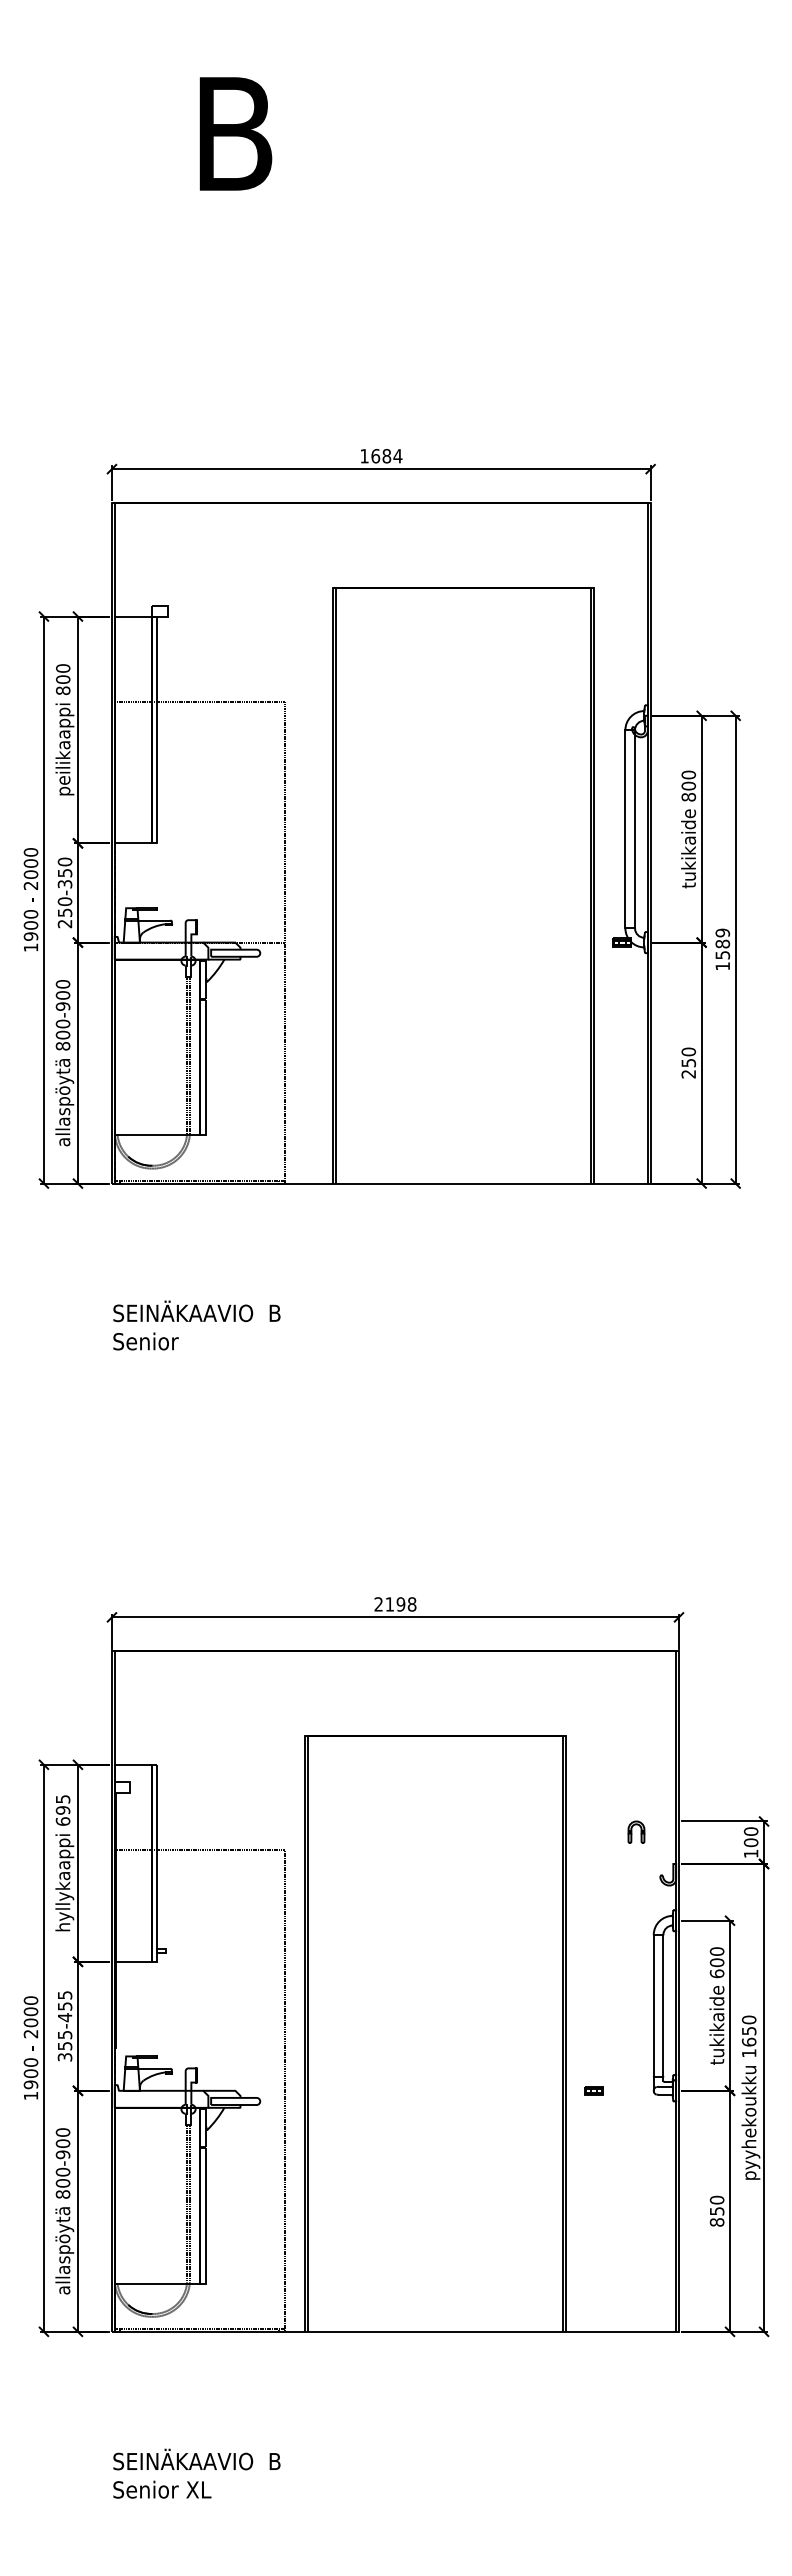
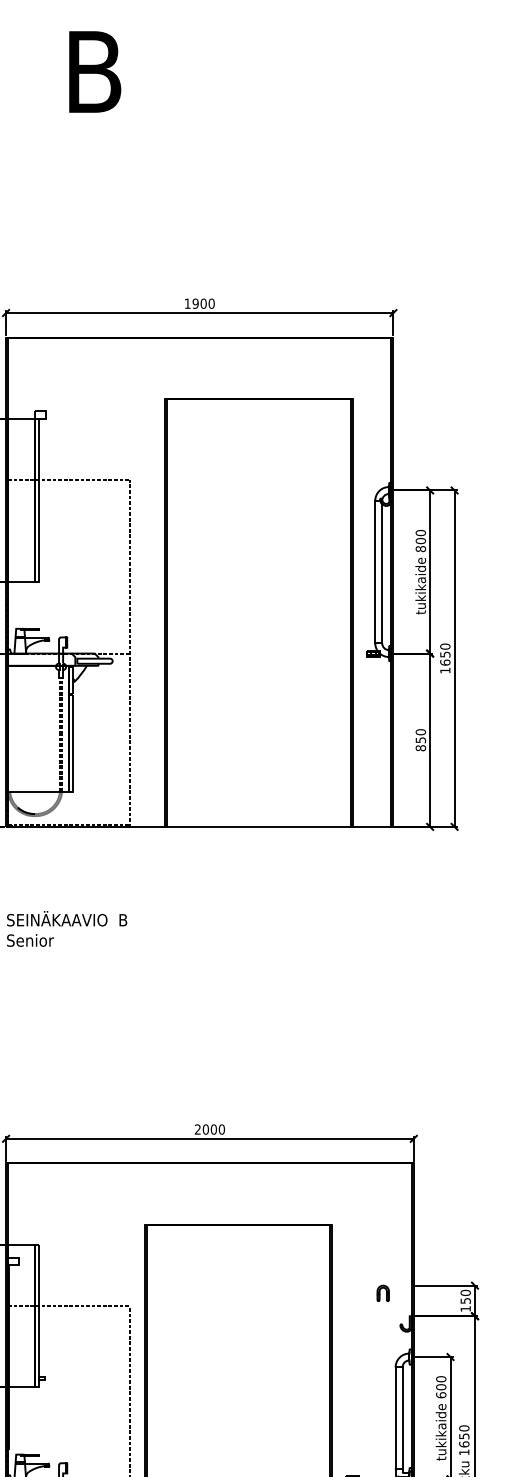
text: (386, 456) -> (203, 303), 1684 -> 1900
text: (722, 943) -> (445, 654), 1589 -> 1650
text: (688, 1073) -> (420, 747), 250 -> 850
text: (400, 1604) -> (213, 1129), 2198 -> 2000
text: (750, 1842) -> (465, 1300), 100 -> 150

